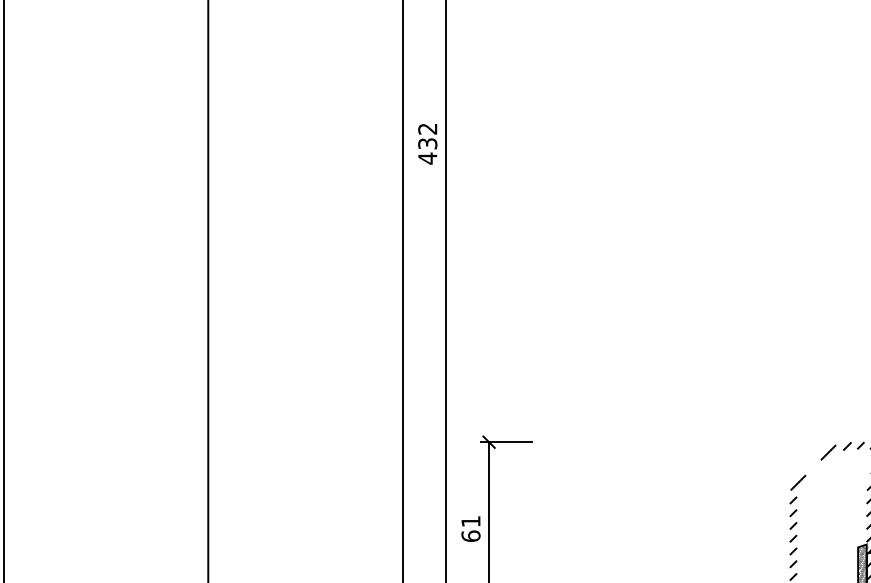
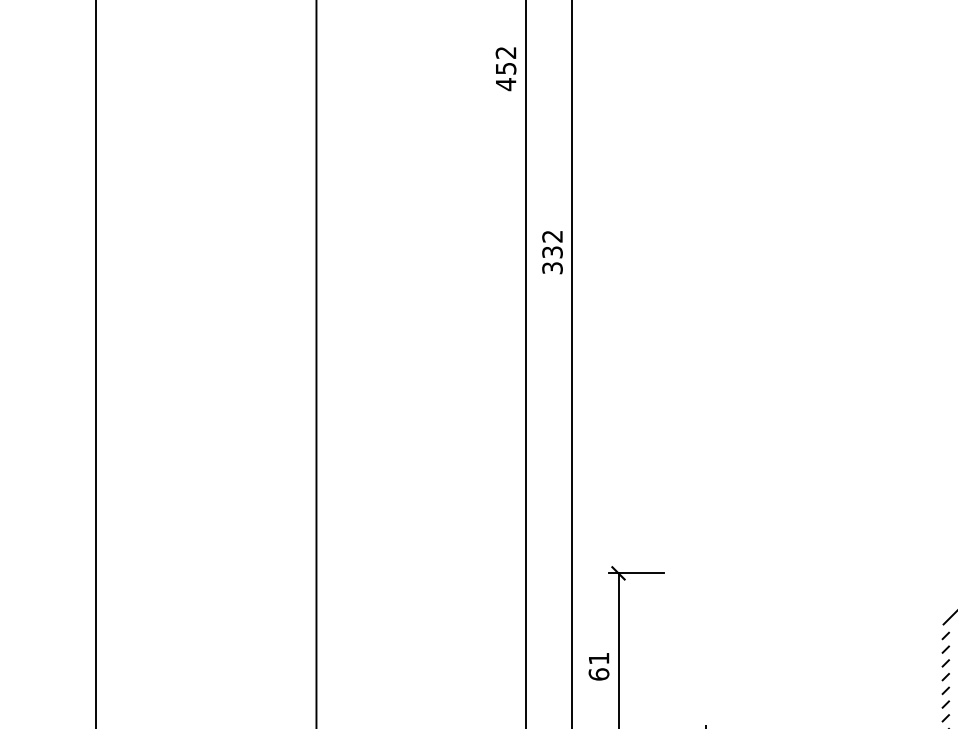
text: (427, 157) -> (552, 267), 432 -> 332

